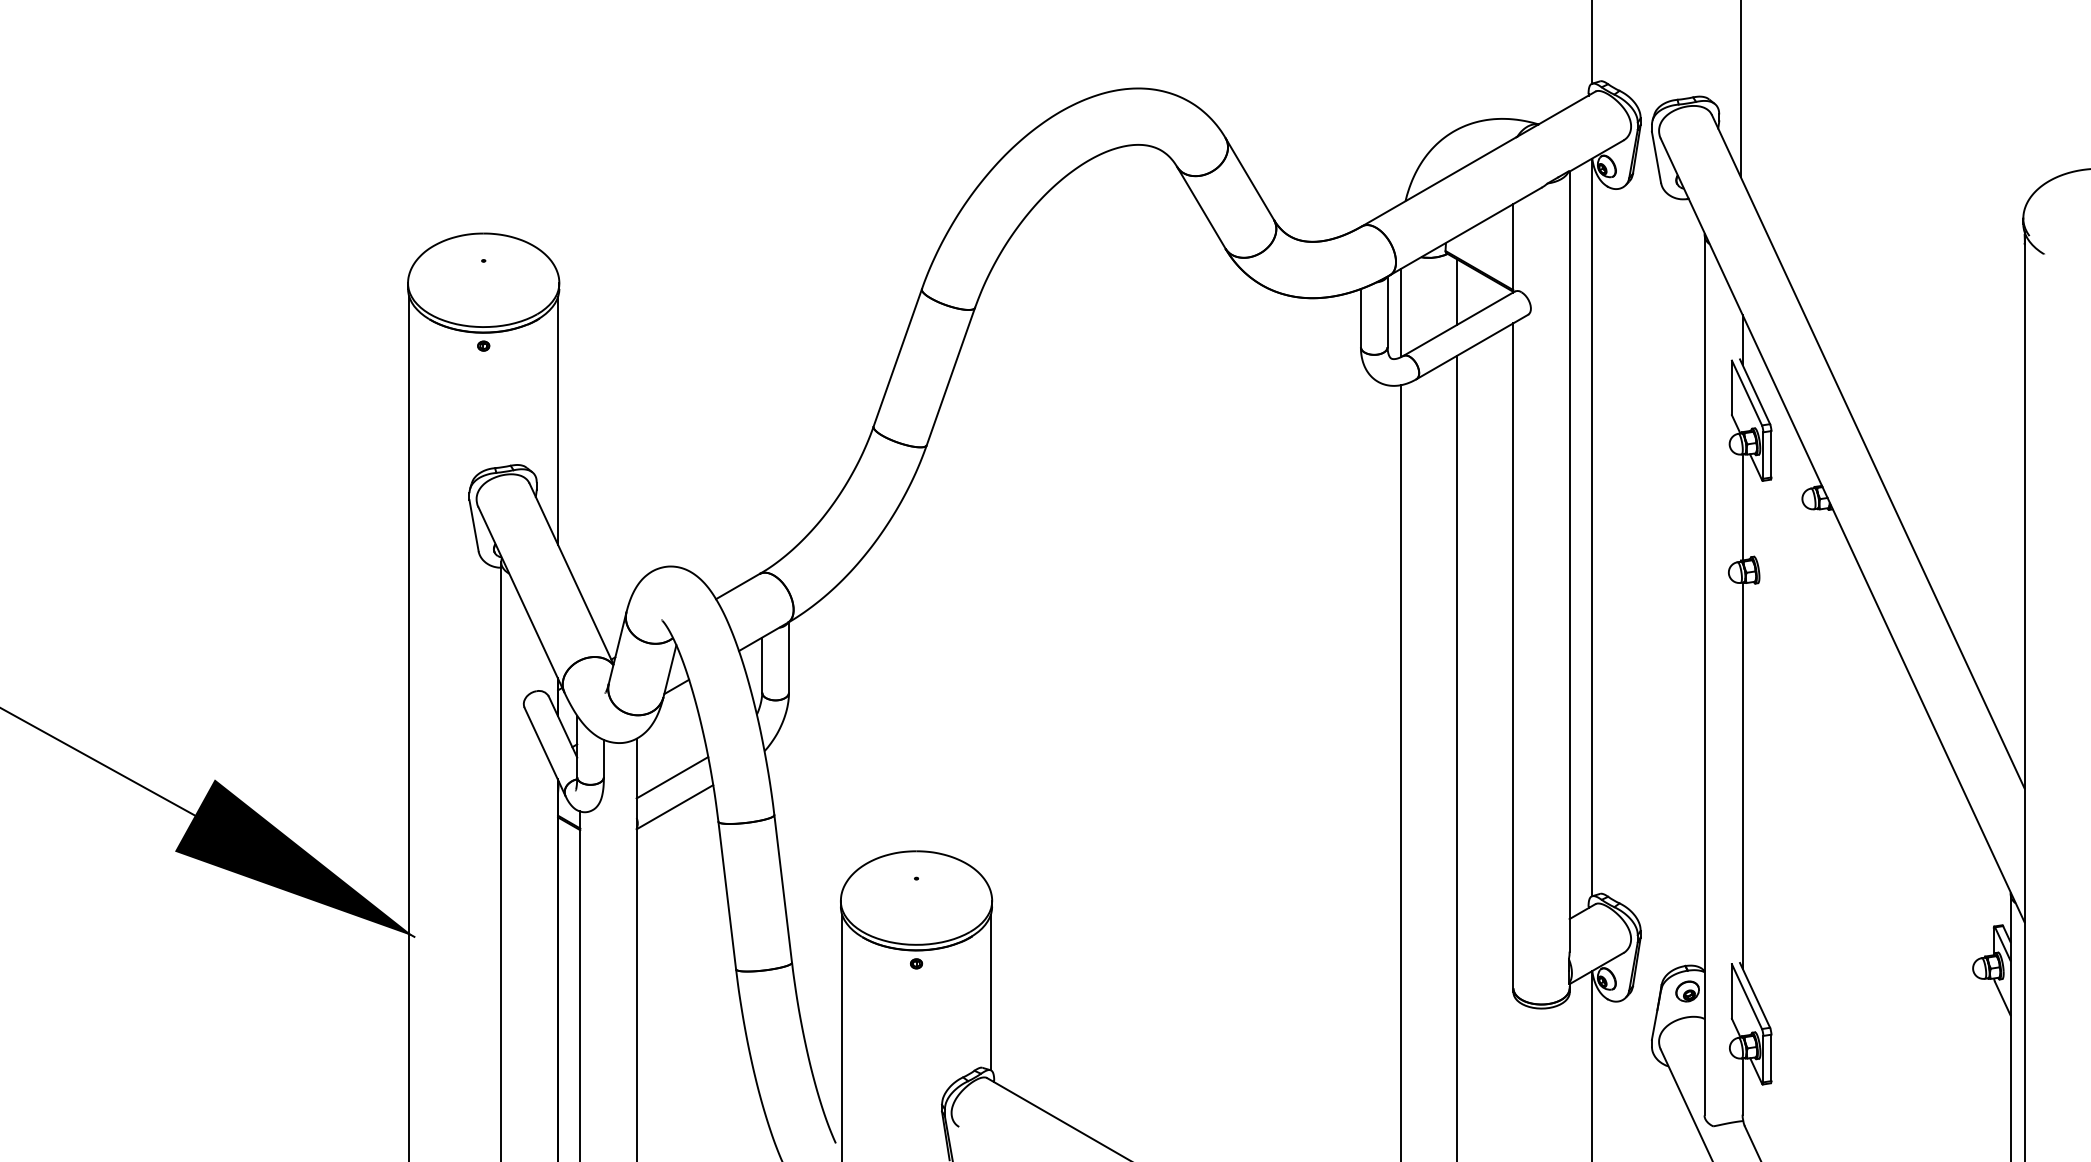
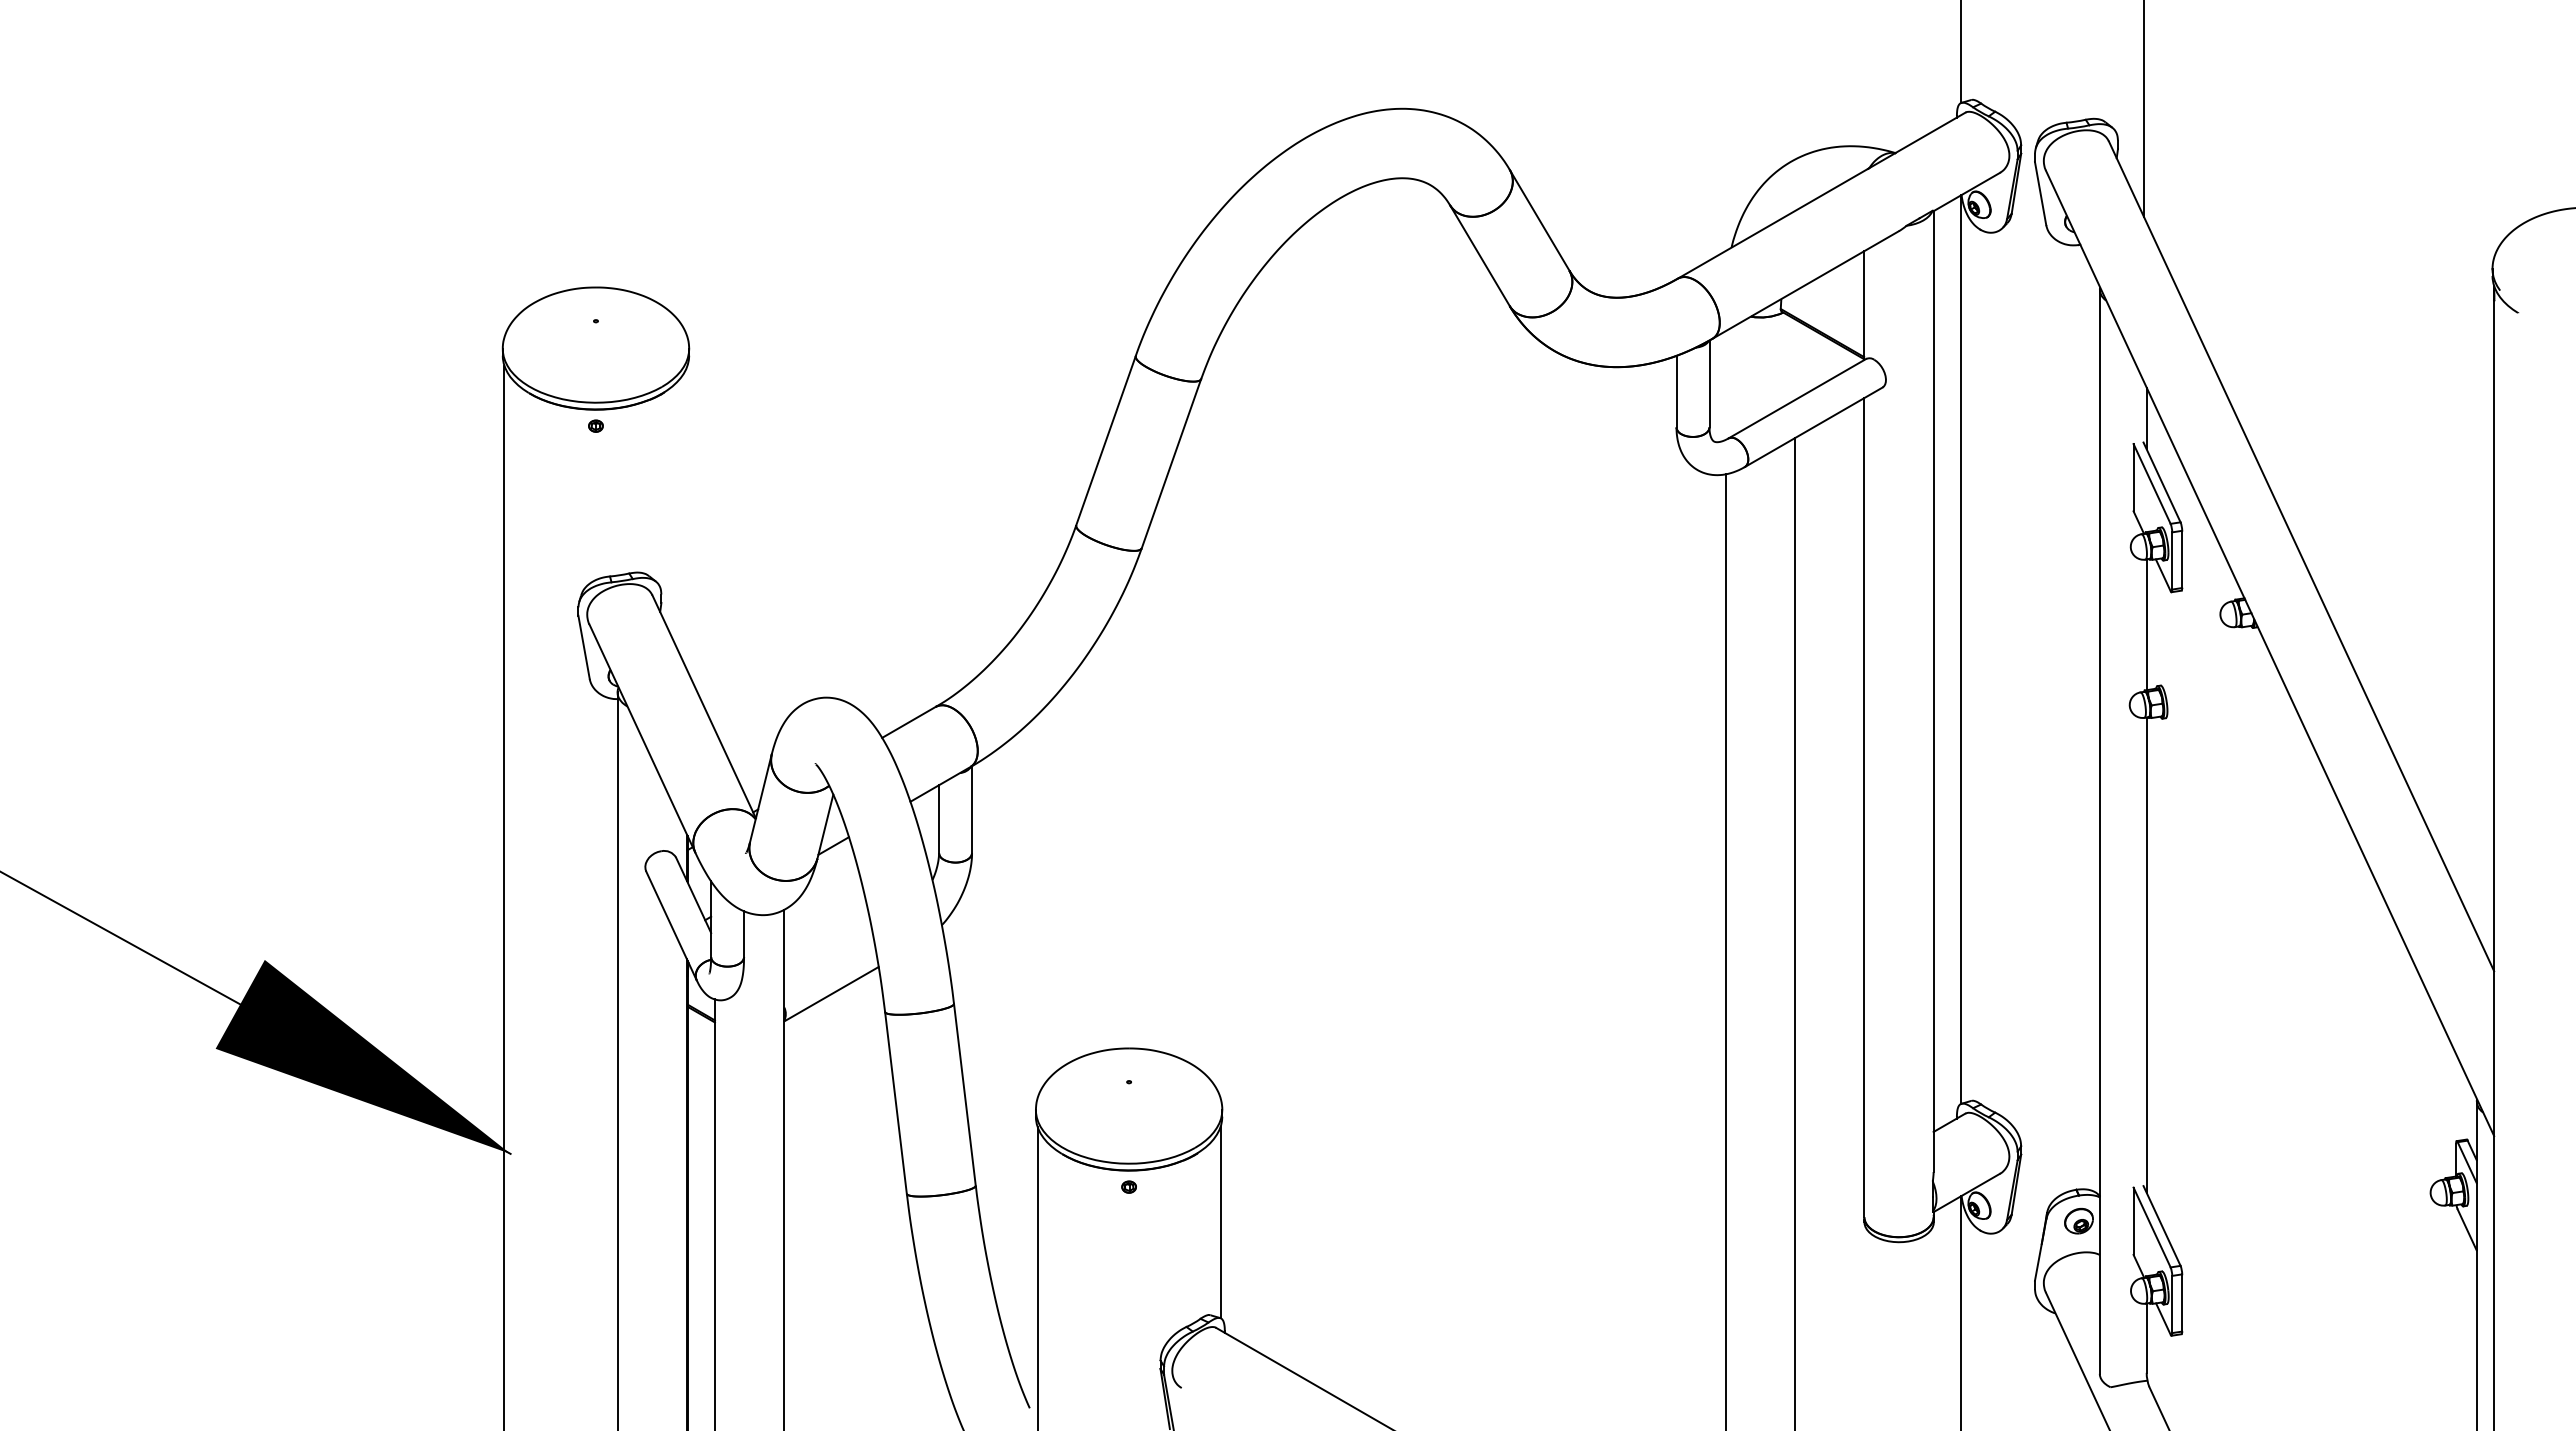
line: (1457, 291) -> (1795, 359), removed
line: (1400, 313) -> (1725, 385), removed
line: (558, 420) -> (687, 517), removed
line: (672, 777) -> (828, 957), removed

